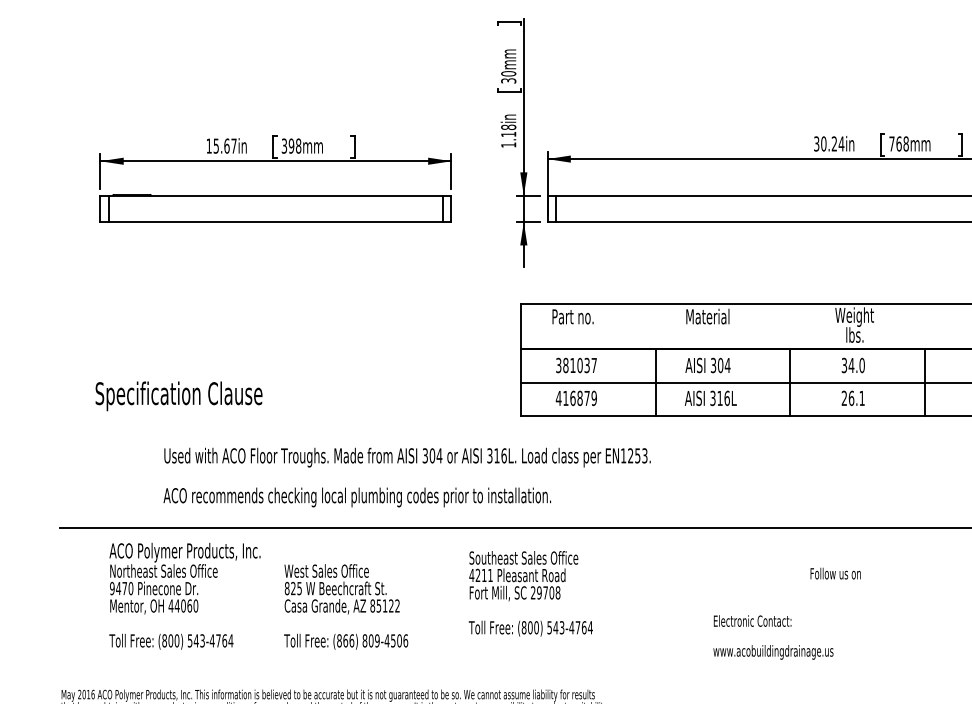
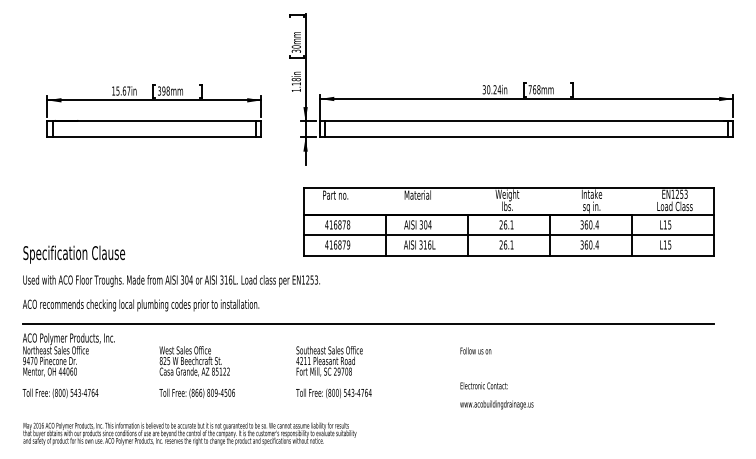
text: (576, 364) -> (337, 224), 381037 -> 416878
text: (853, 364) -> (506, 224), 34.0 -> 26.1
text: (179, 395) -> (74, 254), moved
text: (405, 477) -> (170, 293), moved
text: (835, 572) -> (475, 350), moved
text: (530, 594) -> (333, 372), moved
text: (184, 595) -> (68, 365), moved
text: (772, 636) -> (496, 395), moved

